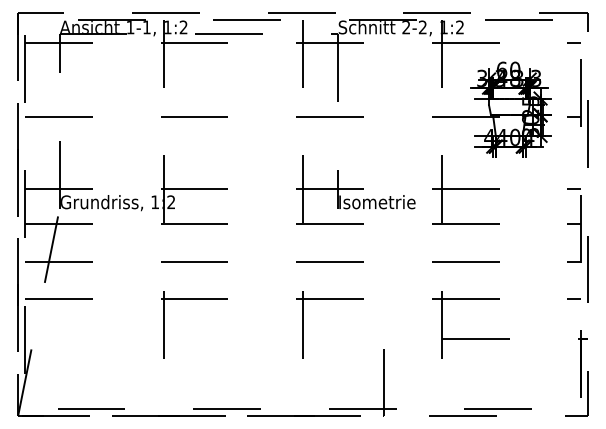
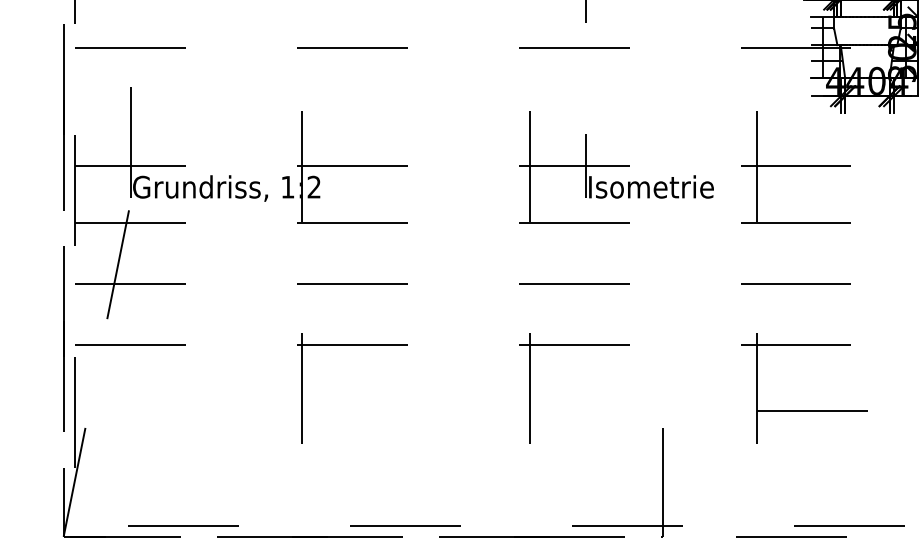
hatch: (485, 116) -> (828, 46), added

